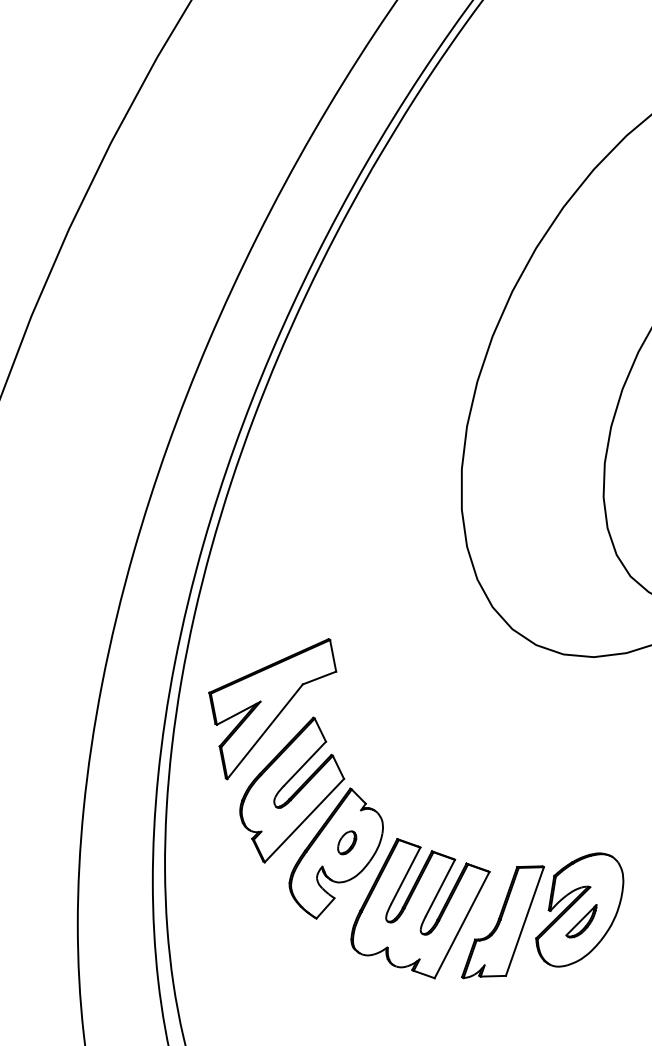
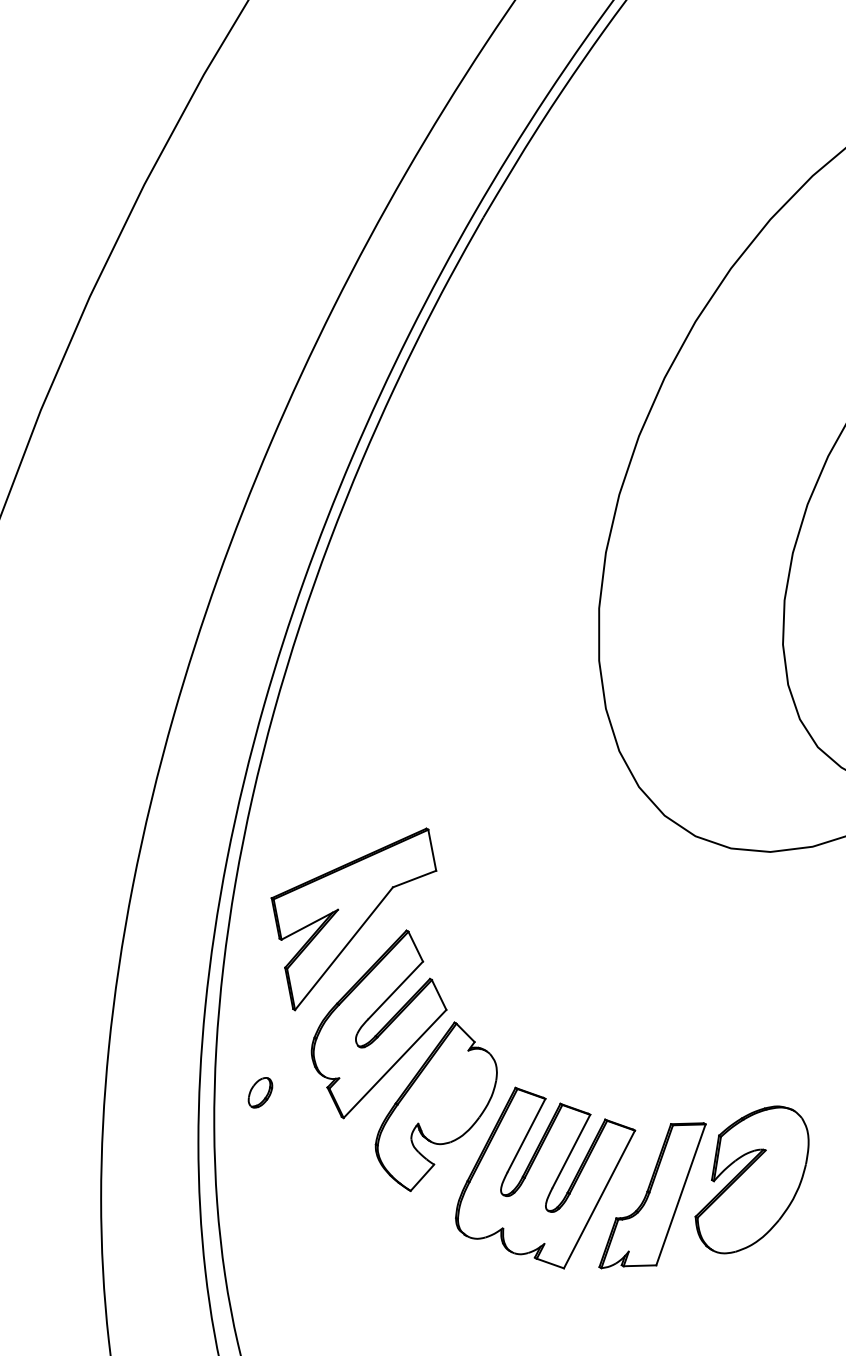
part: (347, 842) -> (260, 1092), moved
part: (580, 921) -> (753, 1194), removed

